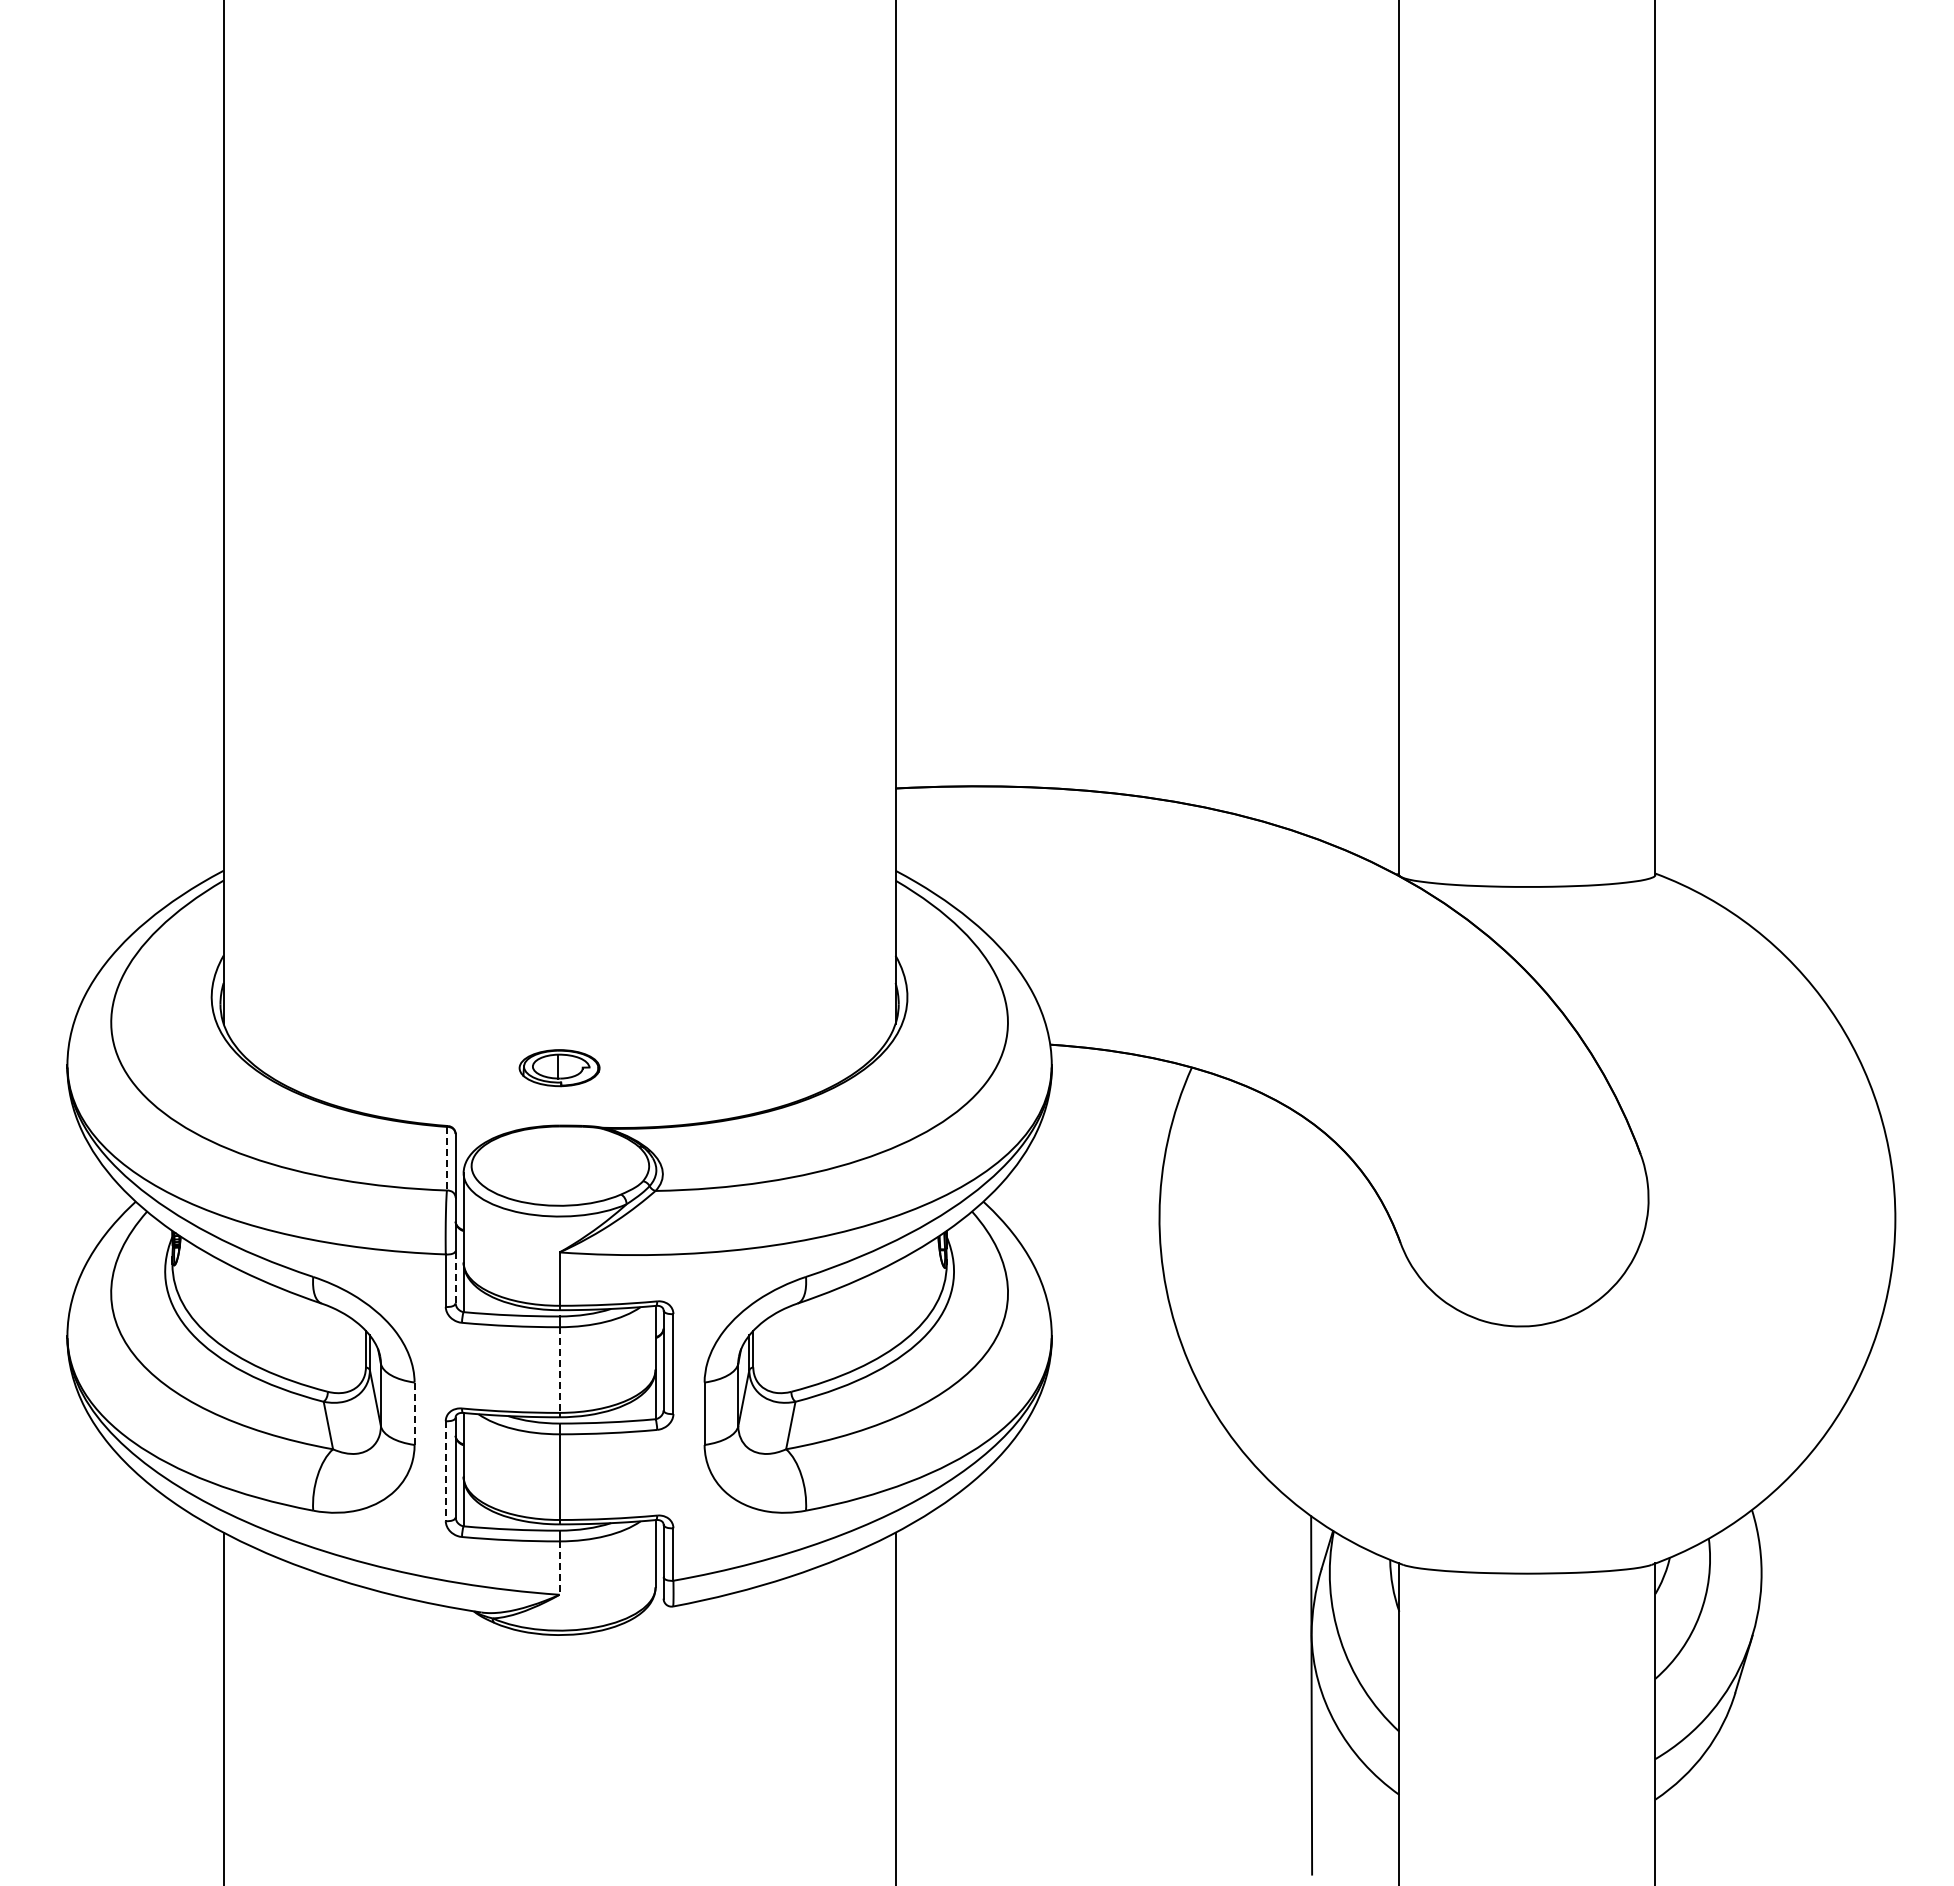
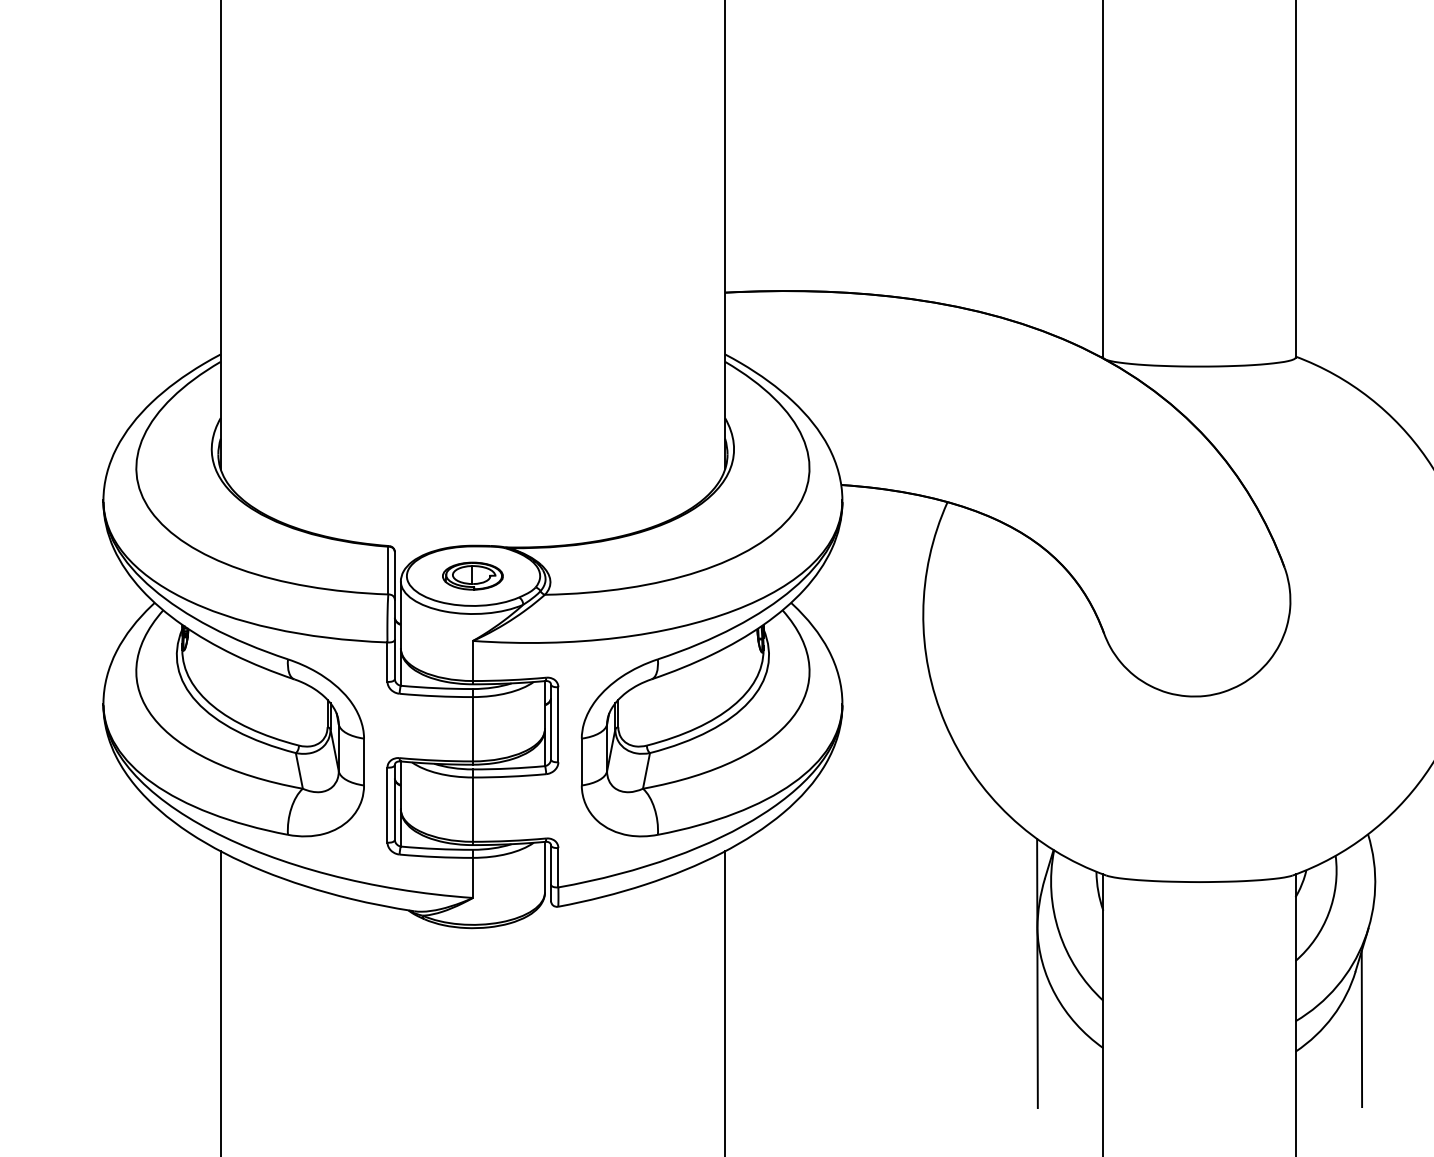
part: (559, 1068) -> (472, 576), moved
line: (446, 1158) -> (388, 570), dashed -> solid
line: (455, 1276) -> (394, 659), dashed -> solid
line: (559, 1370) -> (472, 729), dashed -> solid
line: (414, 1413) -> (364, 761), dashed -> solid
line: (445, 1471) -> (387, 805), dashed -> solid
line: (559, 1568) -> (472, 878), dashed -> solid
line: (1743, 1769) -> (1361, 1029), added

